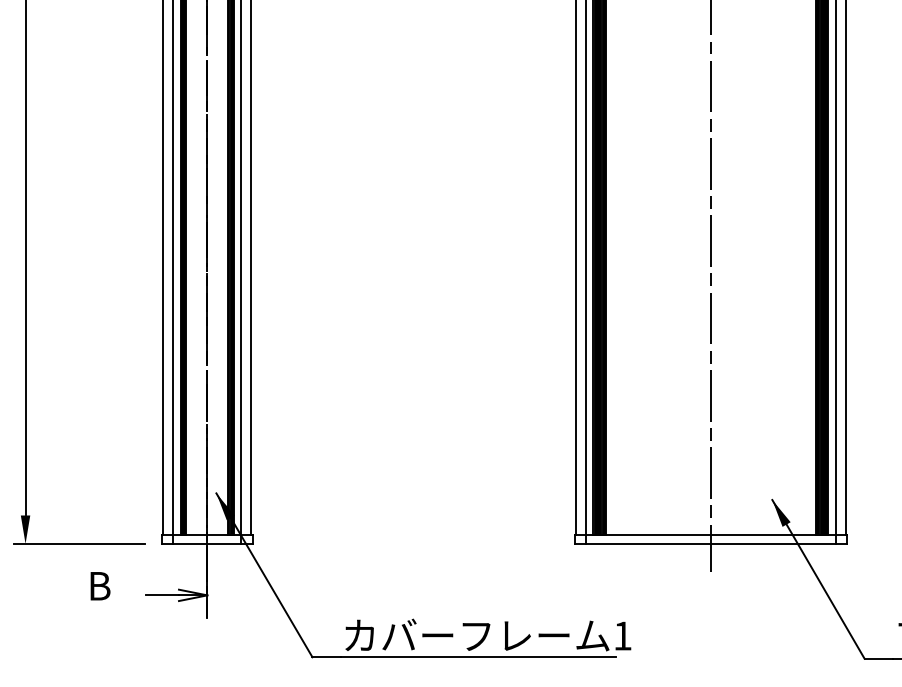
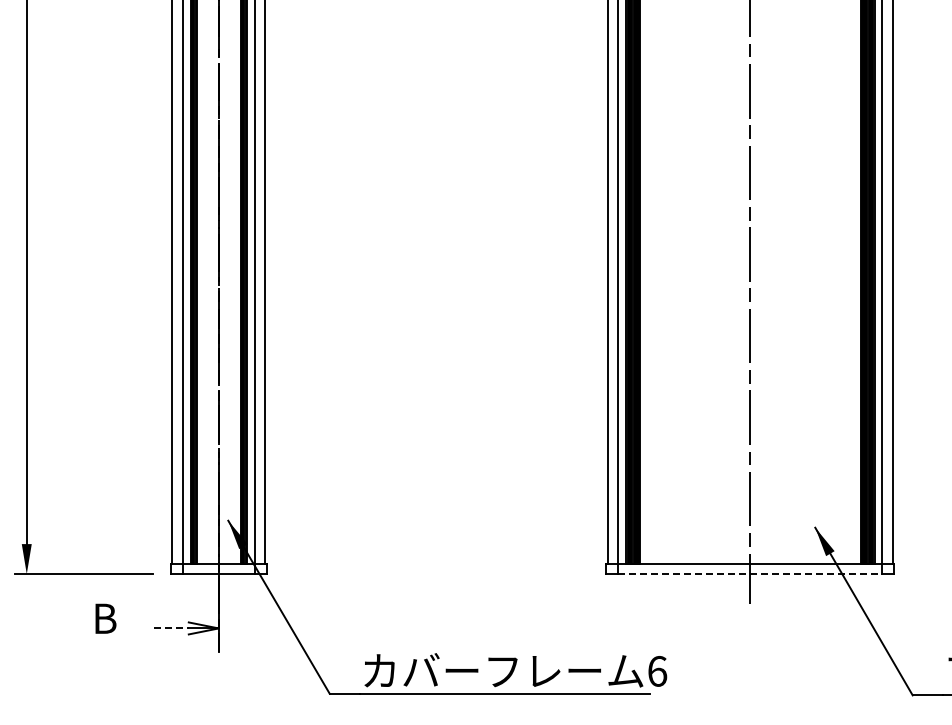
line: (710, 544) -> (750, 574), solid -> dashed
line: (163, 595) -> (172, 628), solid -> dashed
text: (622, 636) -> (657, 671), 1 -> 6

